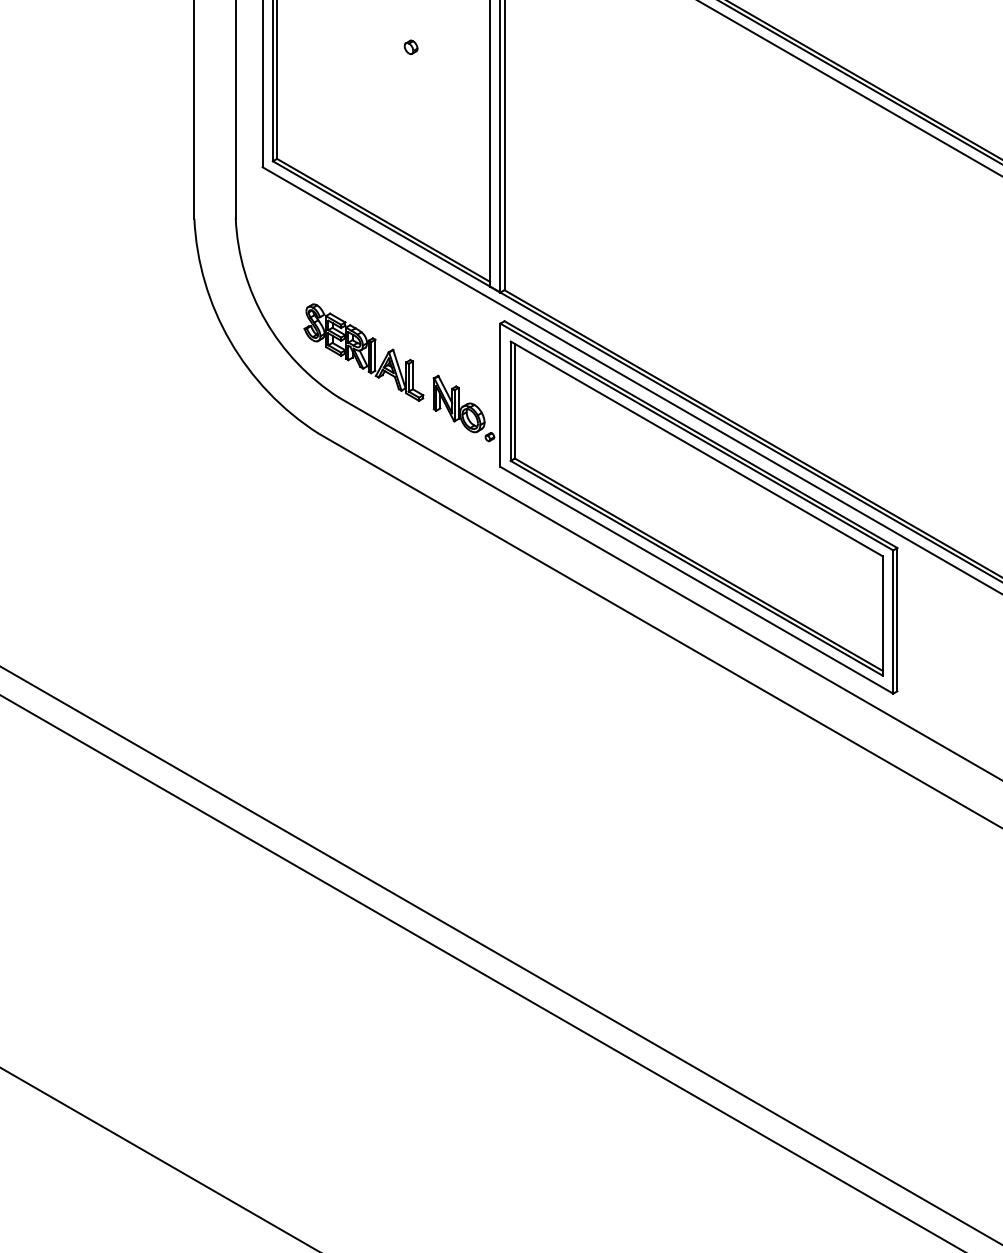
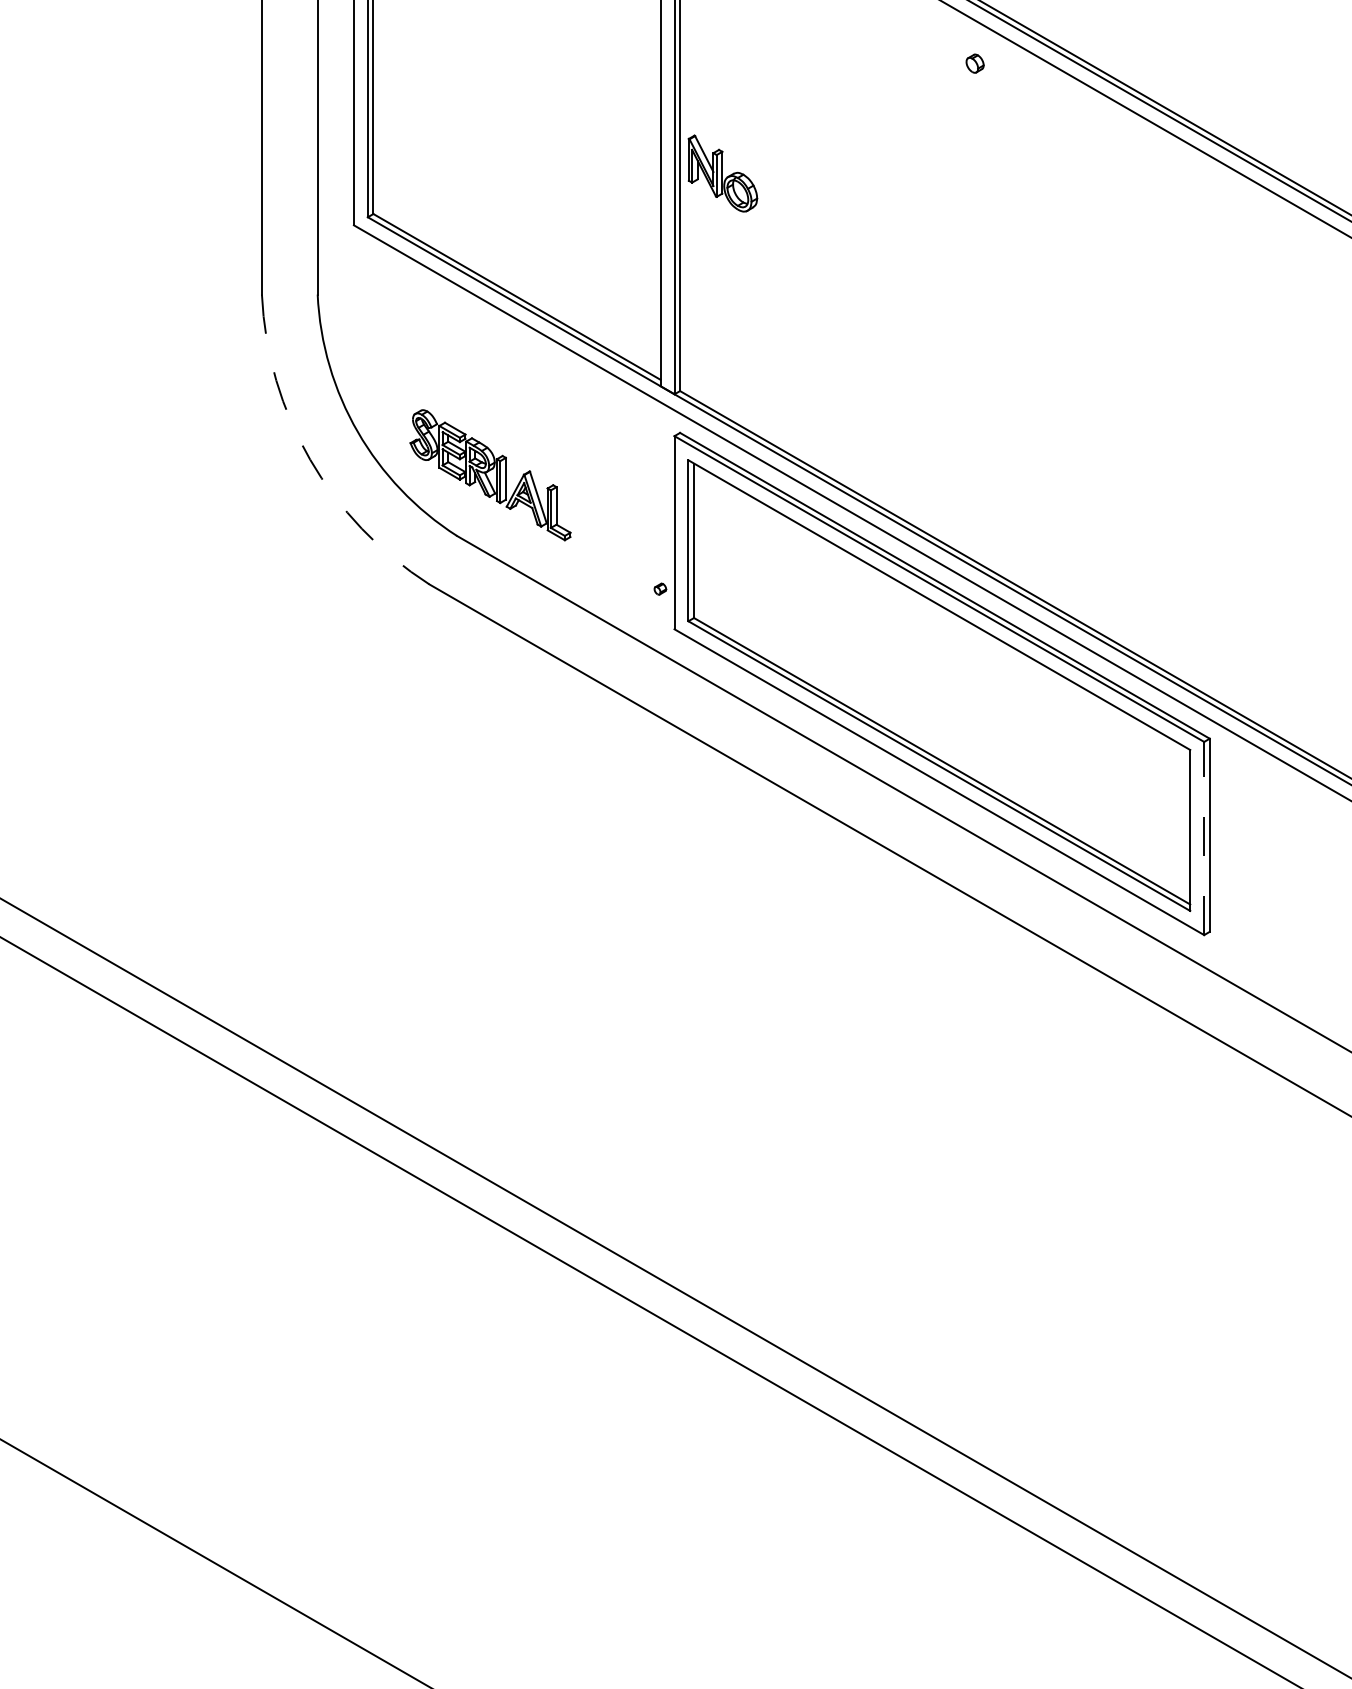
part: (410, 47) -> (974, 63), moved
arc: (230, 340) -> (310, 459), solid -> dashed
part: (458, 403) -> (722, 173), moved
line: (893, 622) -> (1204, 838), solid -> dashed

